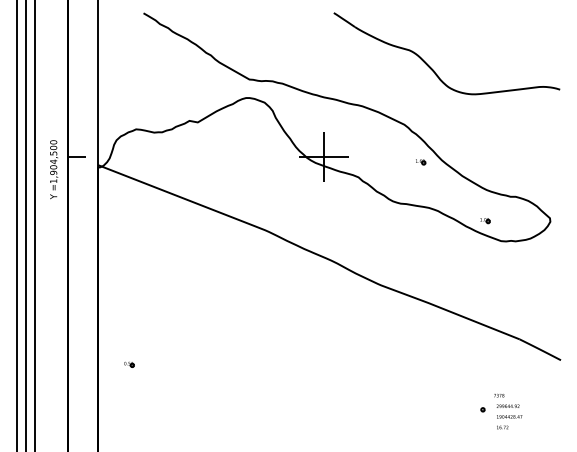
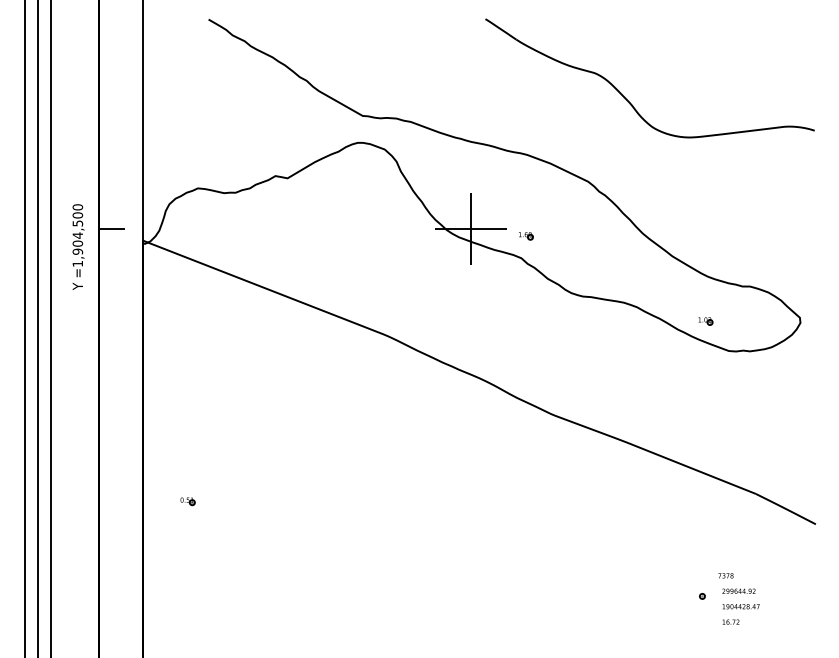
part: (421, 162) -> (527, 236), moved
part: (129, 364) -> (188, 501), moved

